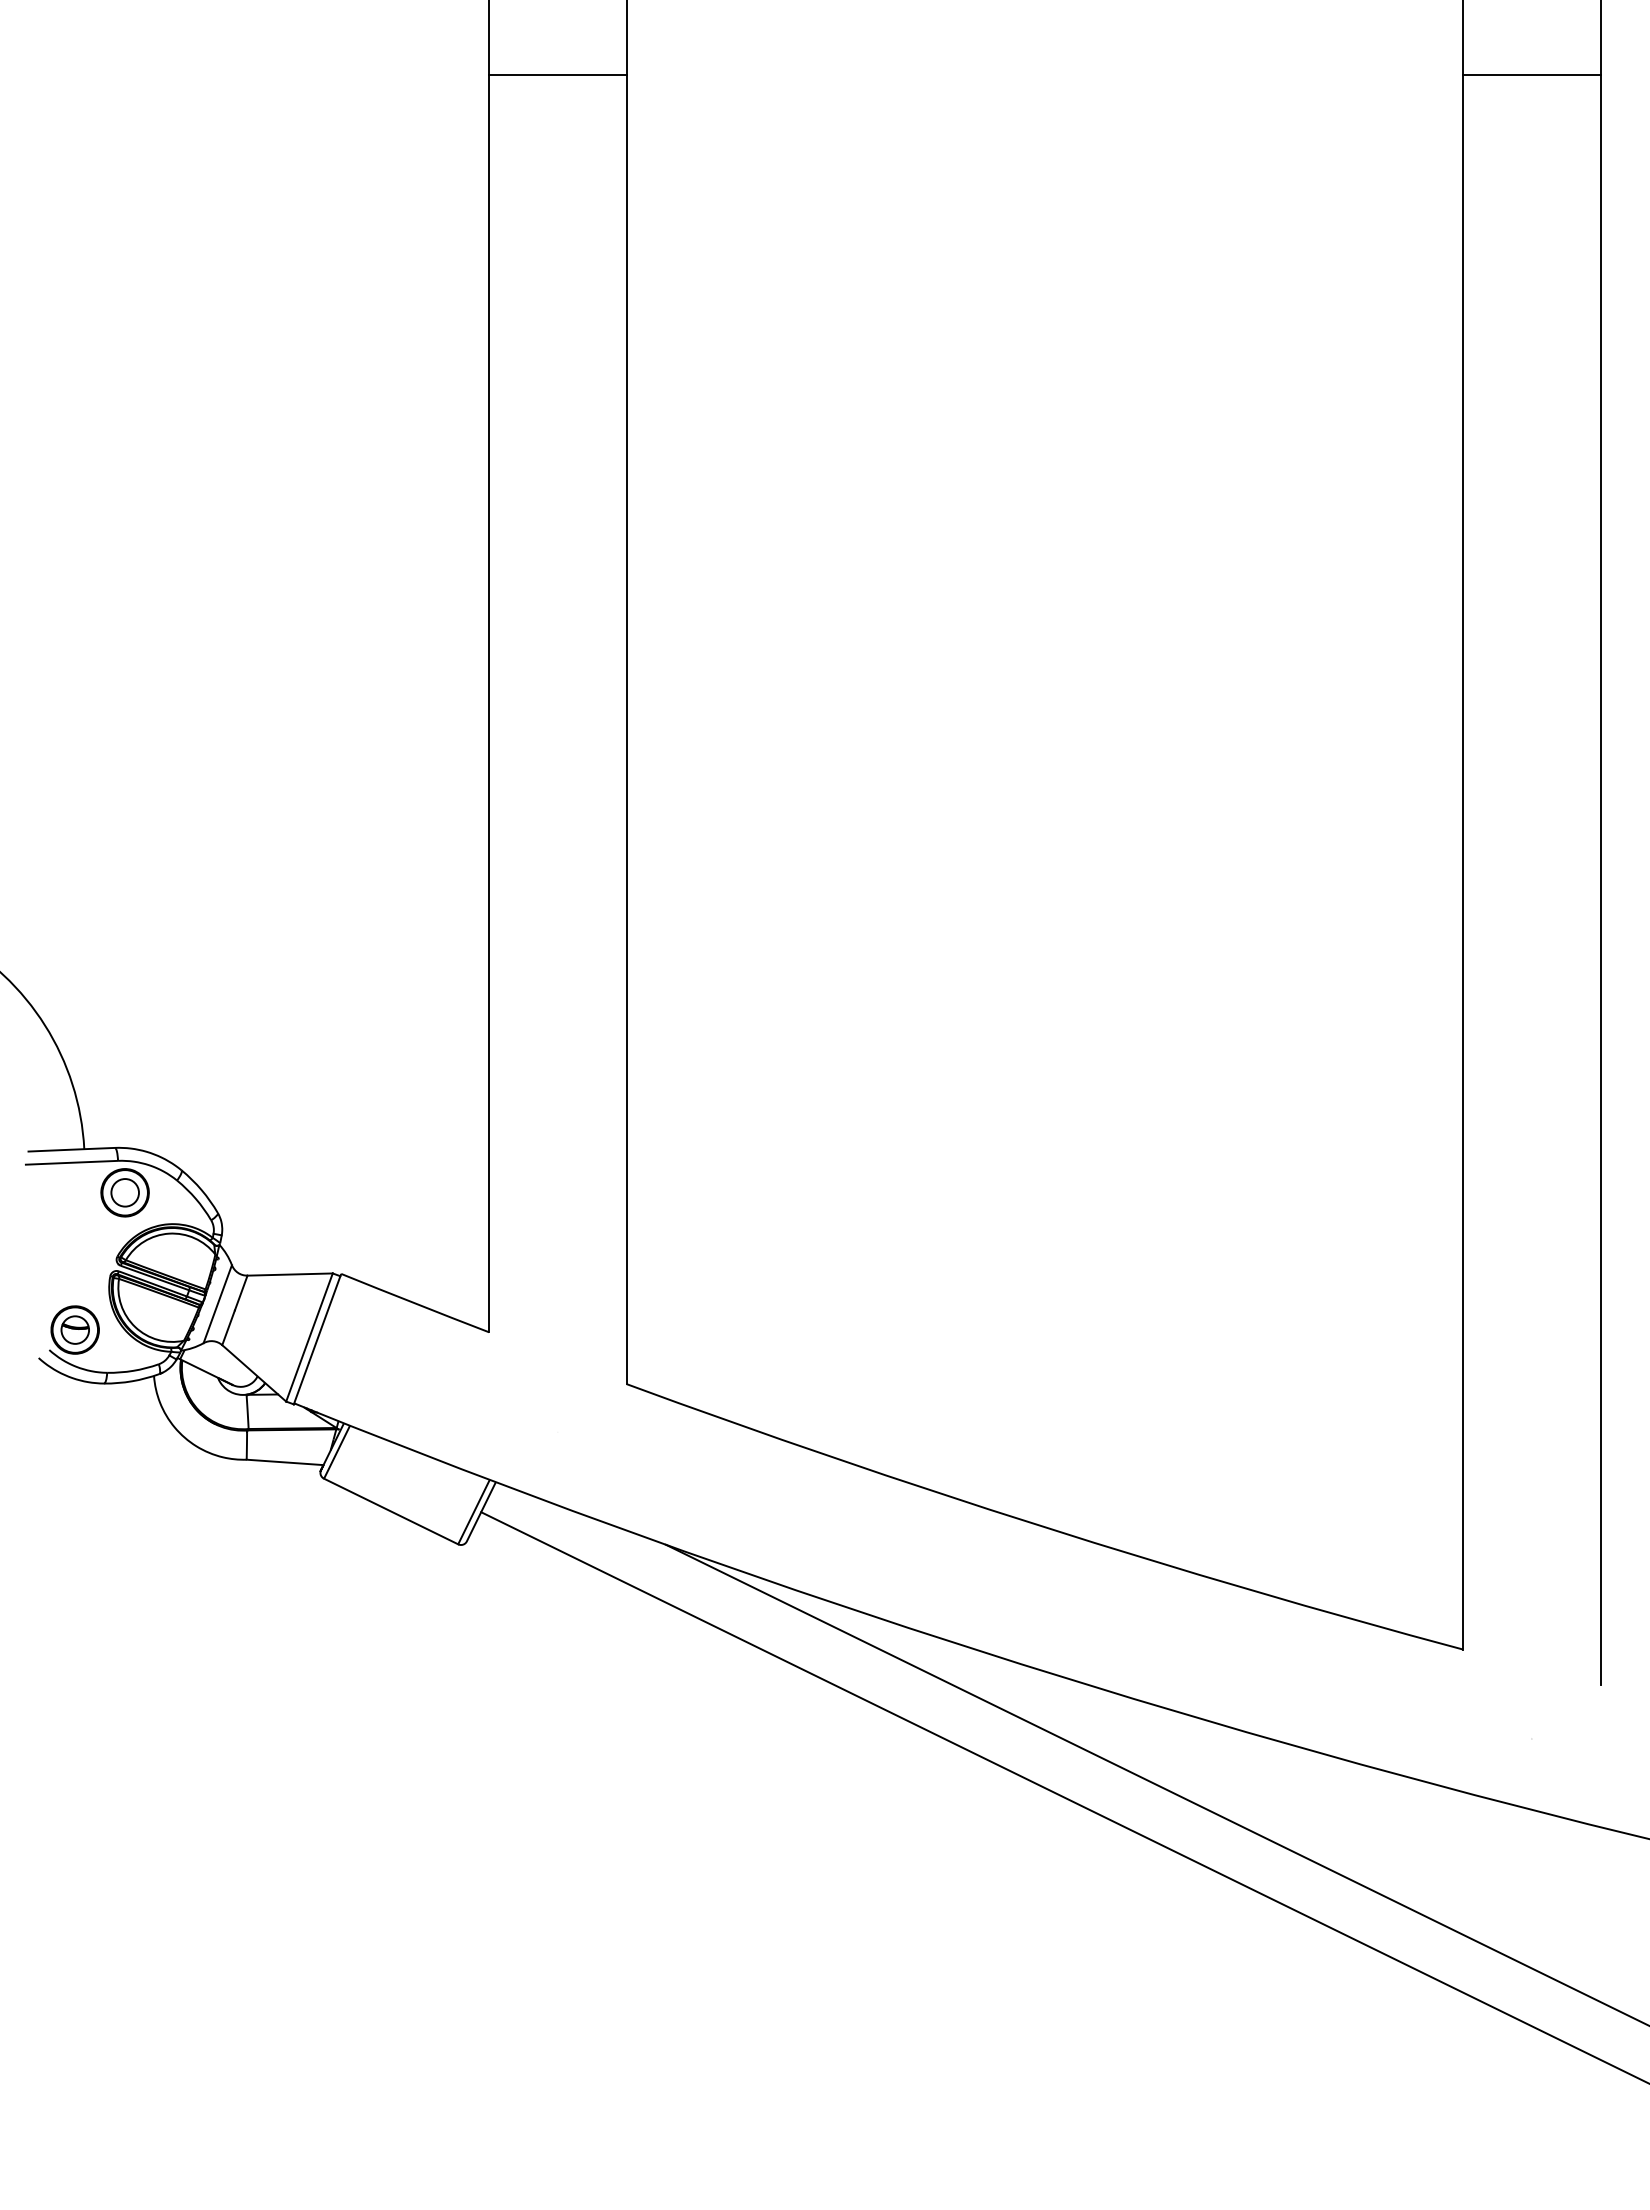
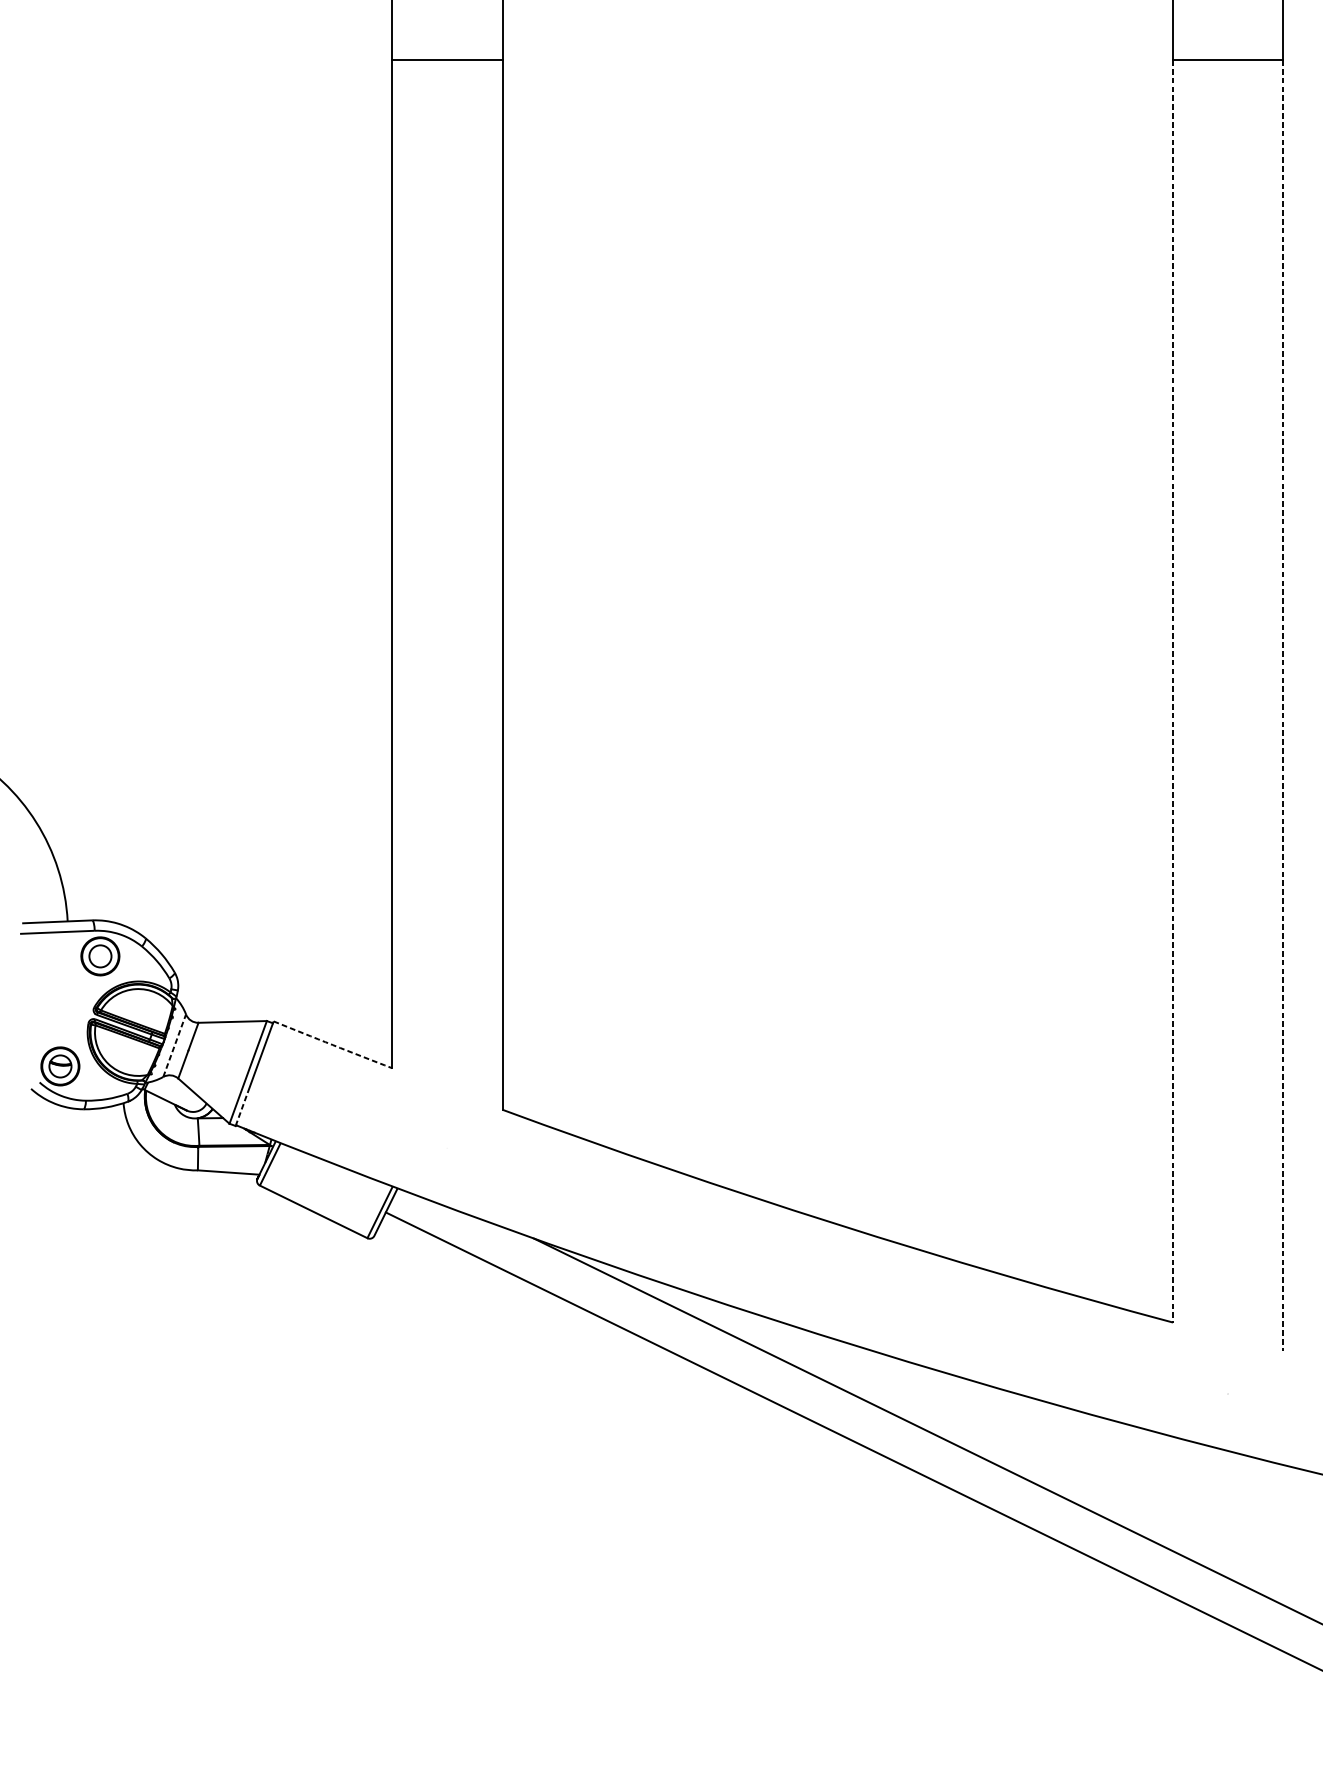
line: (1463, 862) -> (1173, 691), solid -> dashed
line: (1600, 880) -> (1283, 706), solid -> dashed
line: (217, 1303) -> (174, 1045), solid -> dashed
arc: (415, 1303) -> (333, 1045), solid -> dashed
line: (301, 1383) -> (241, 1109), solid -> dashed

